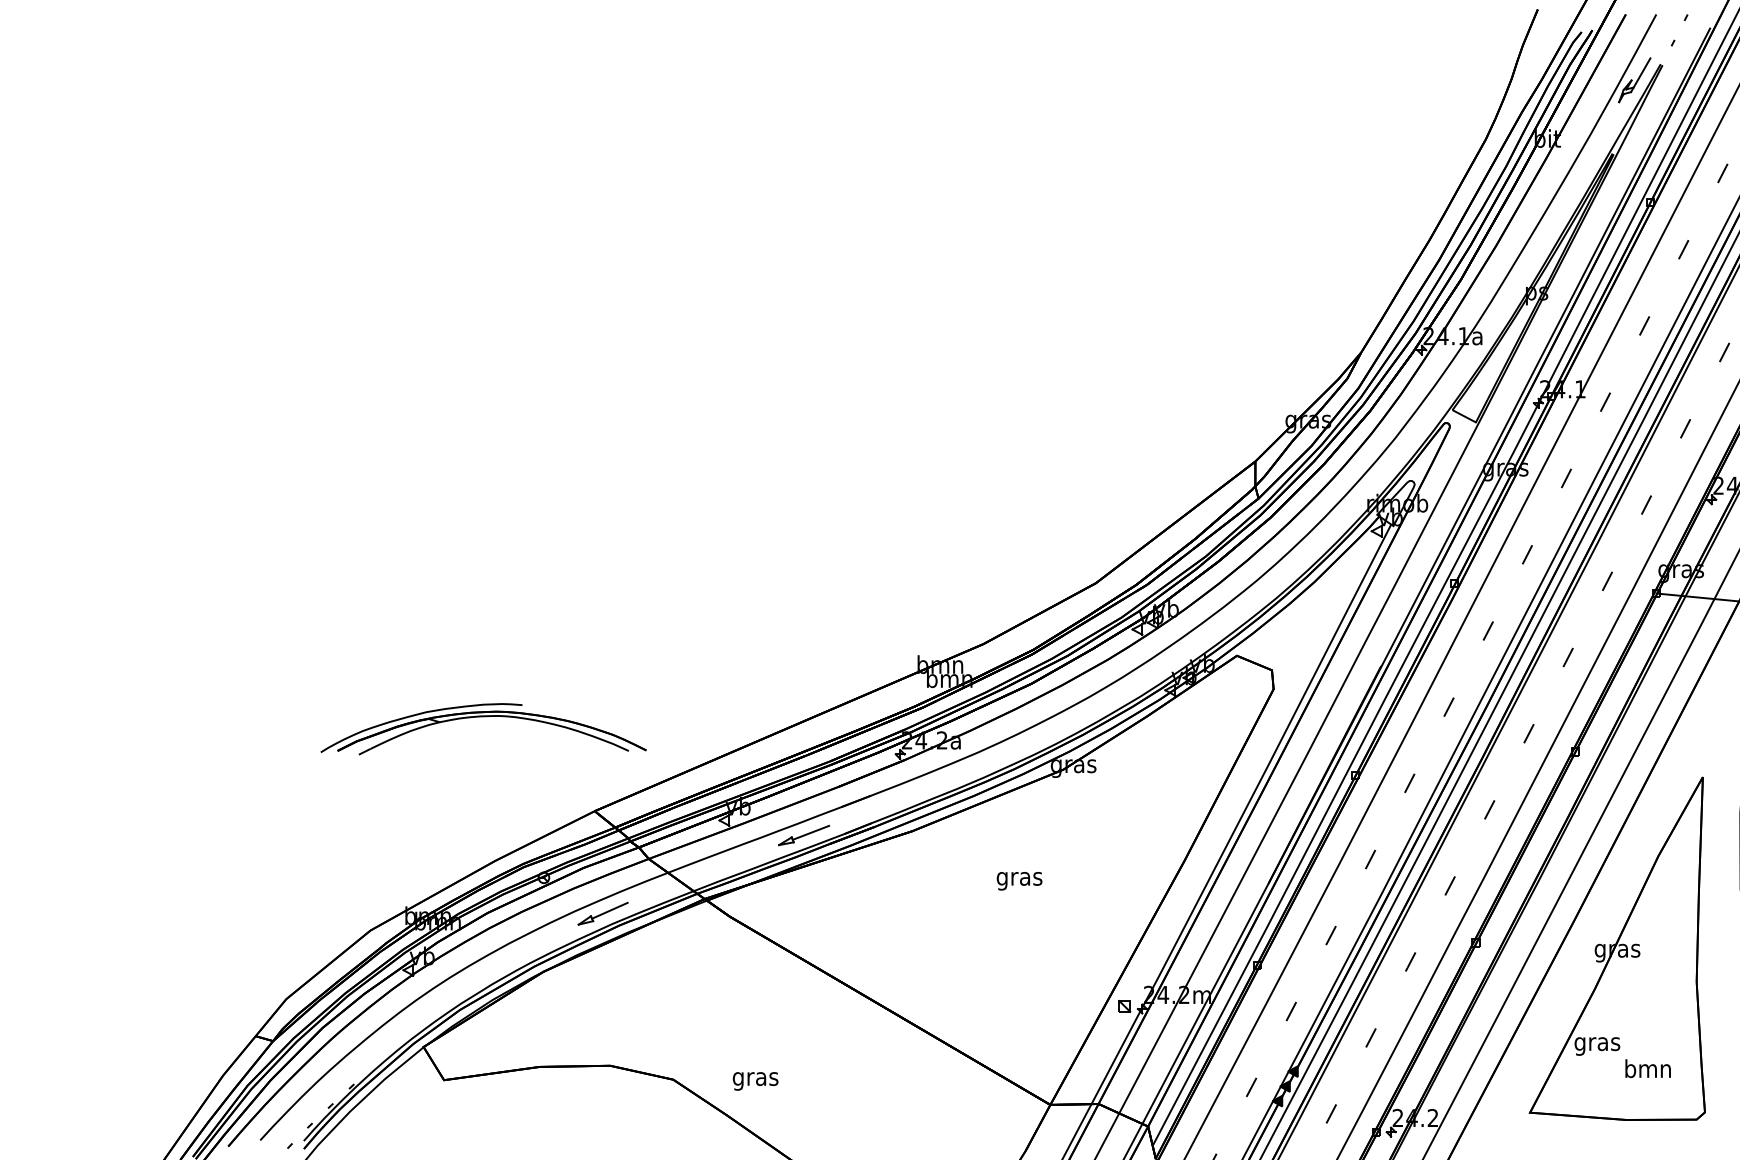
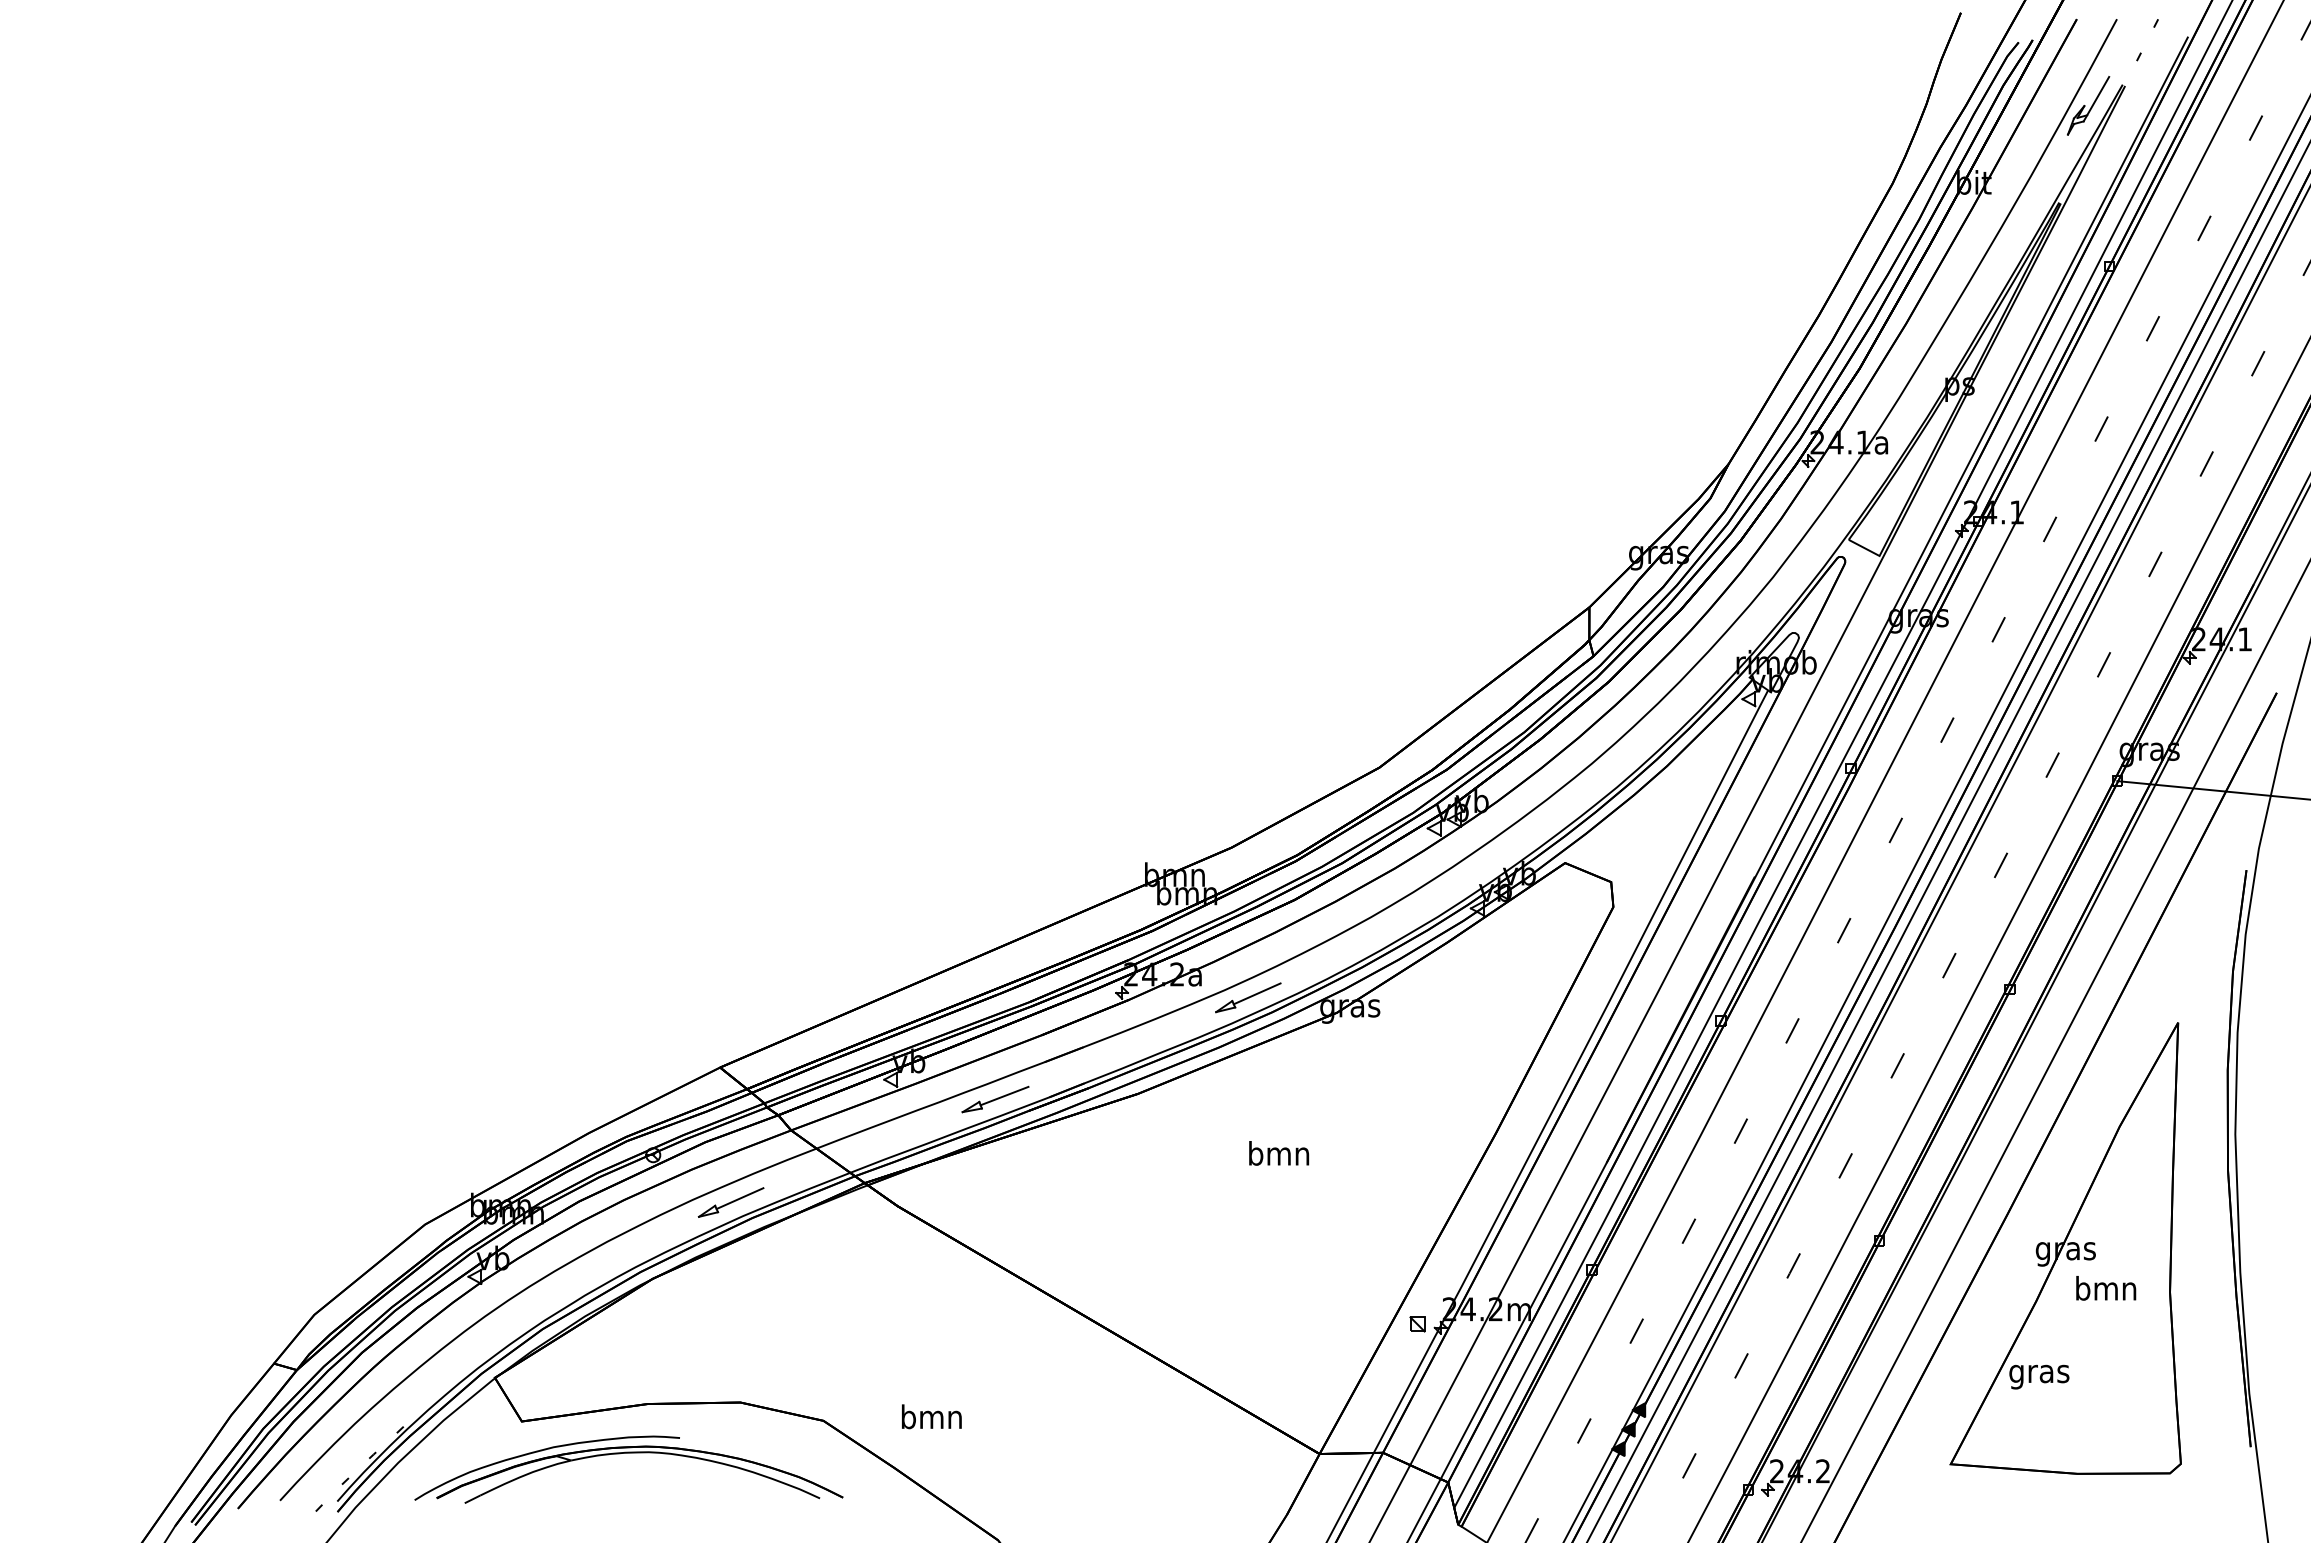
part: (483, 716) -> (628, 1453), moved
part: (996, 757) -> (1248, 997), added
text: (1019, 878) -> (1279, 1156), gras -> bmn
text: (1648, 1068) -> (2106, 1288), moved
text: (755, 1078) -> (931, 1419), gras -> bmn

